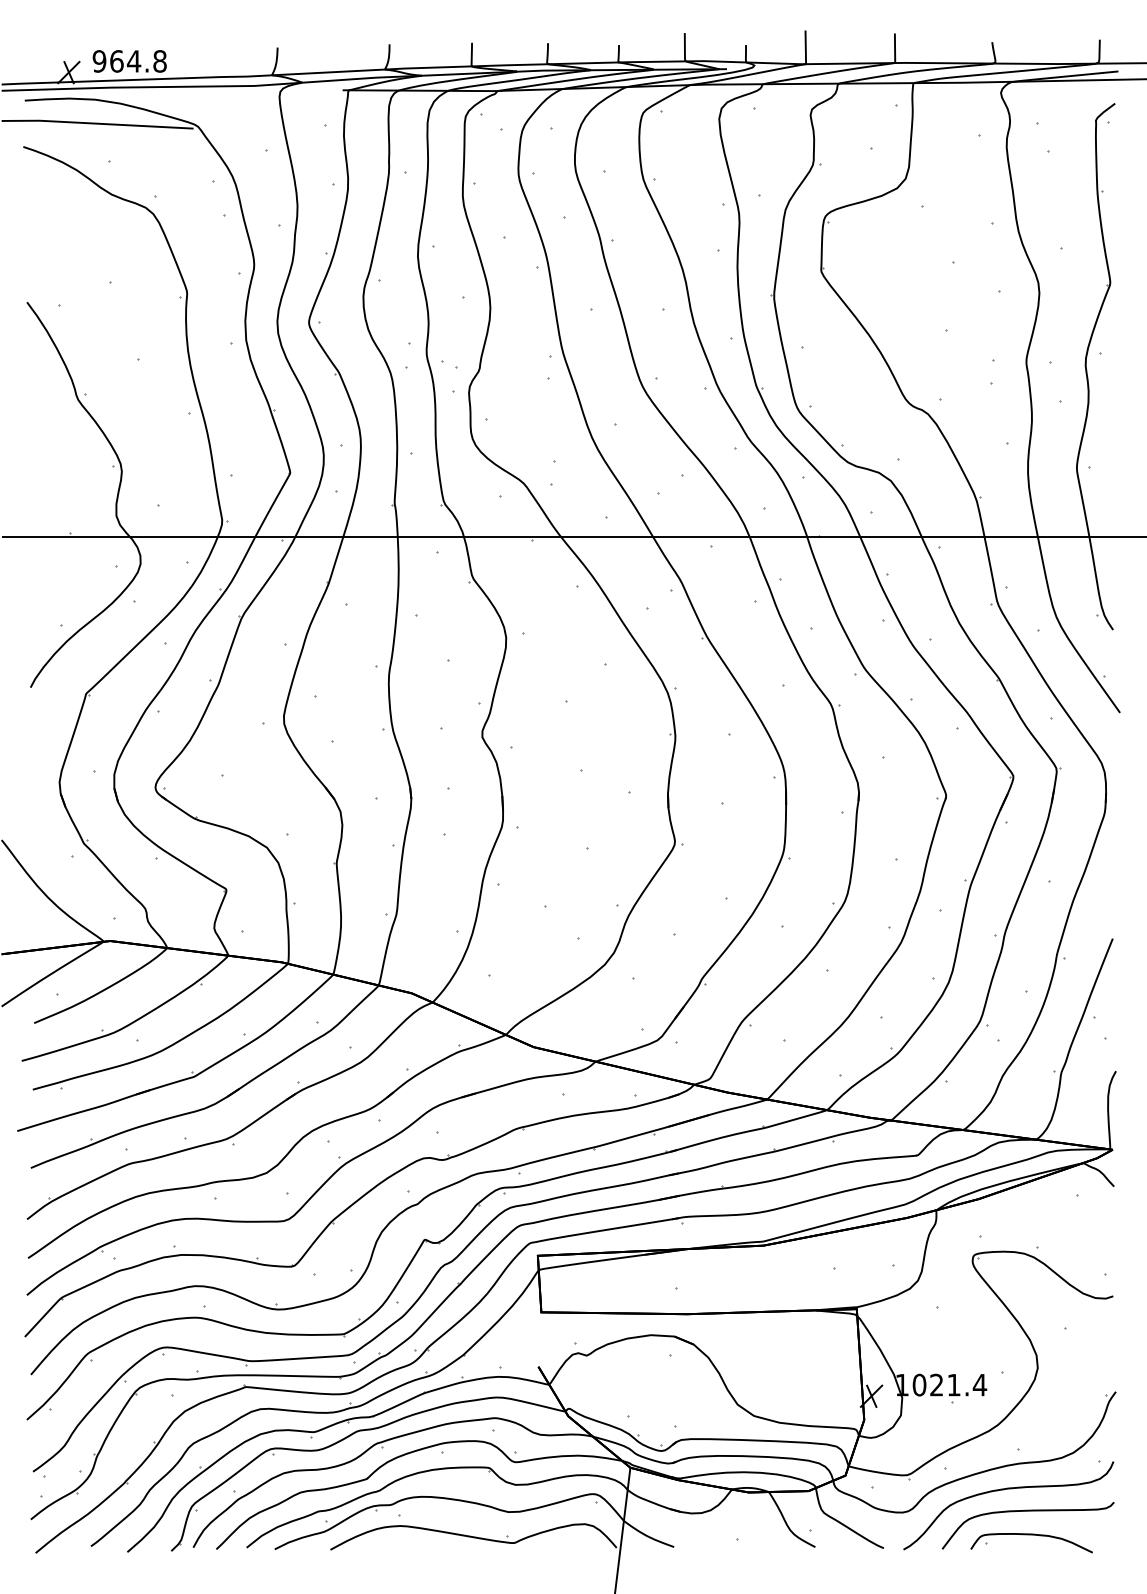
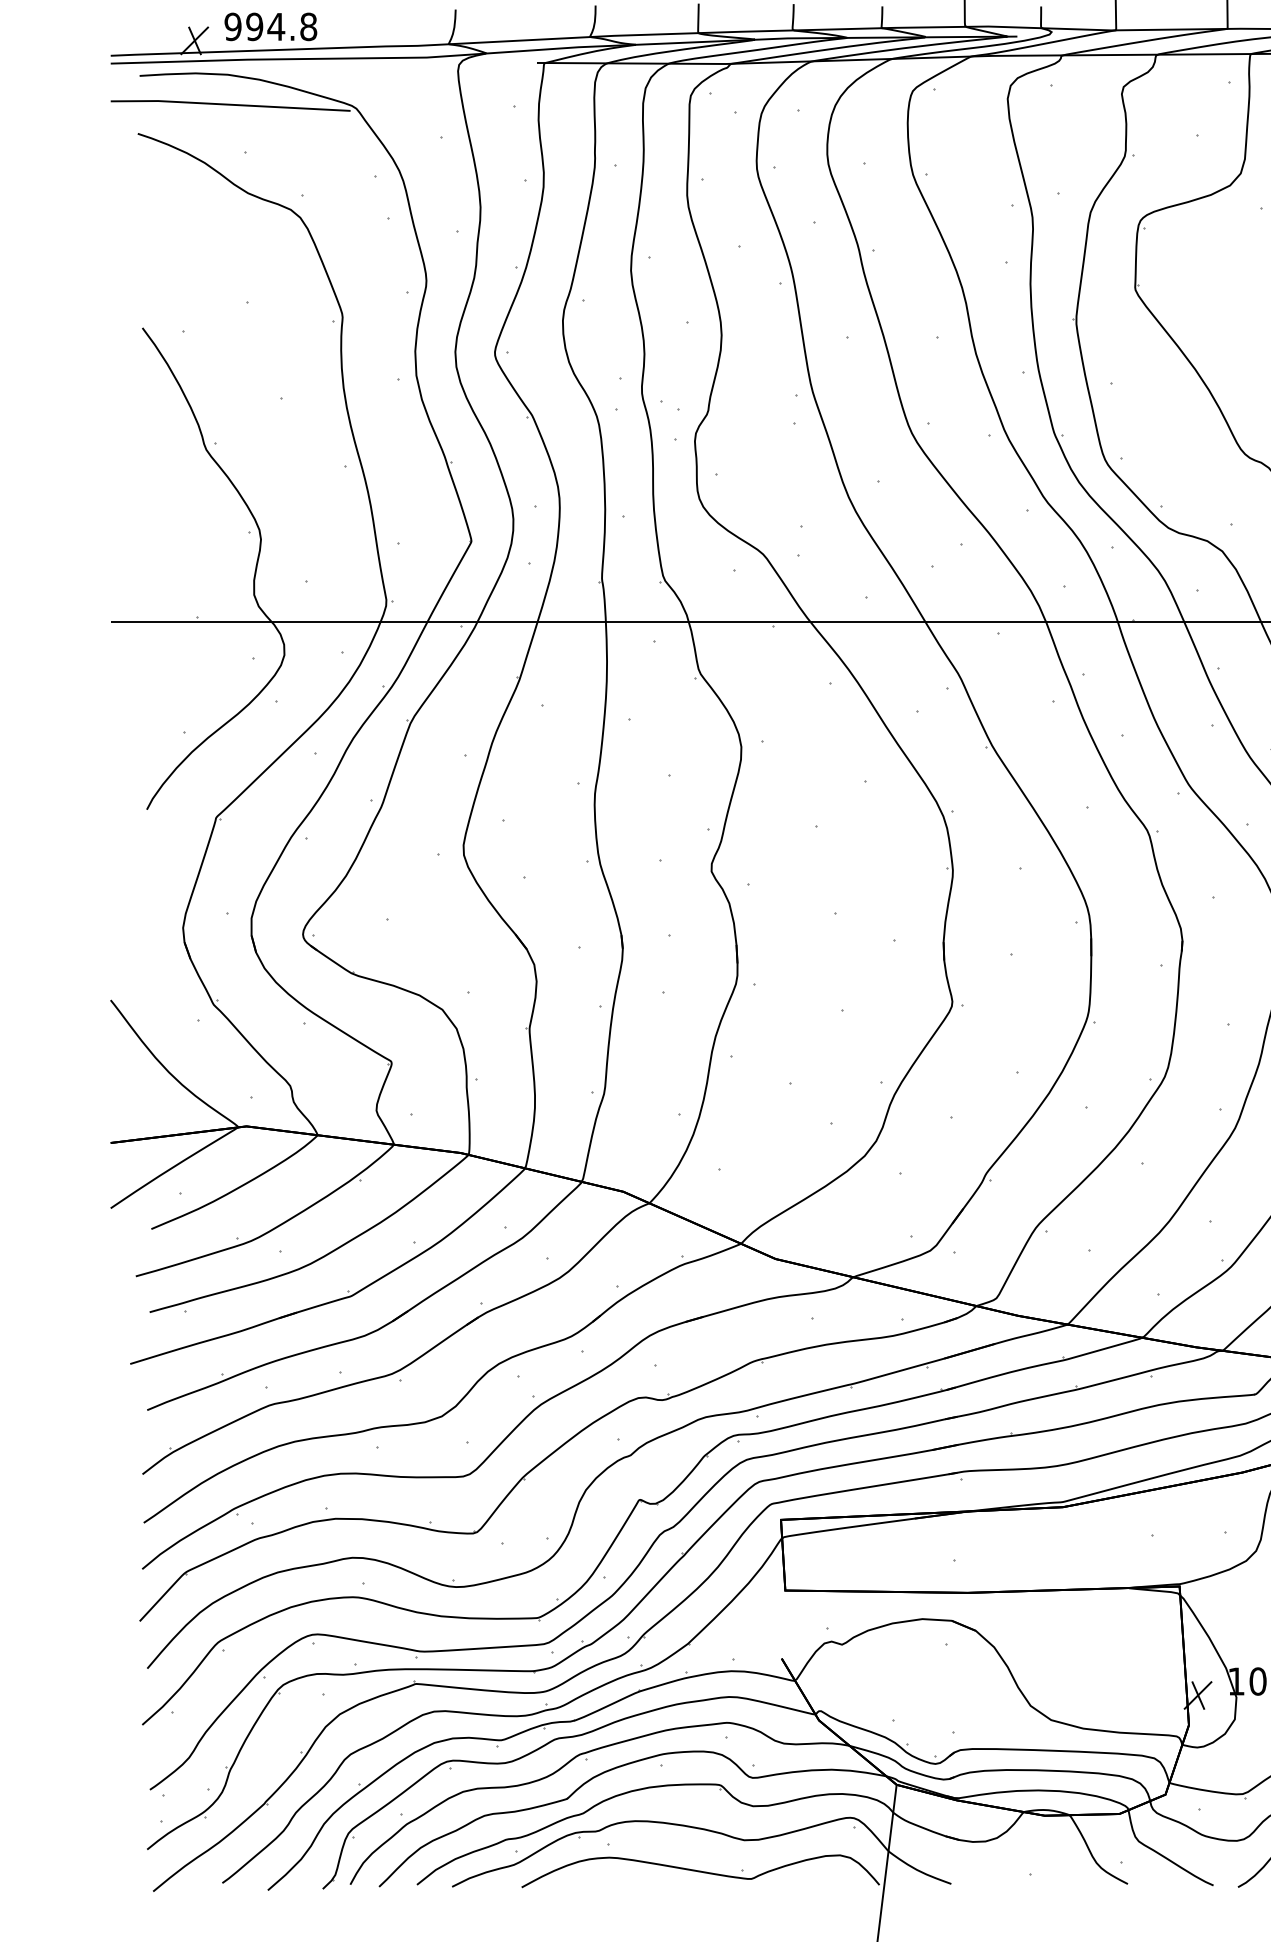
text: (116, 61) -> (254, 27), 964.8 -> 994.8

